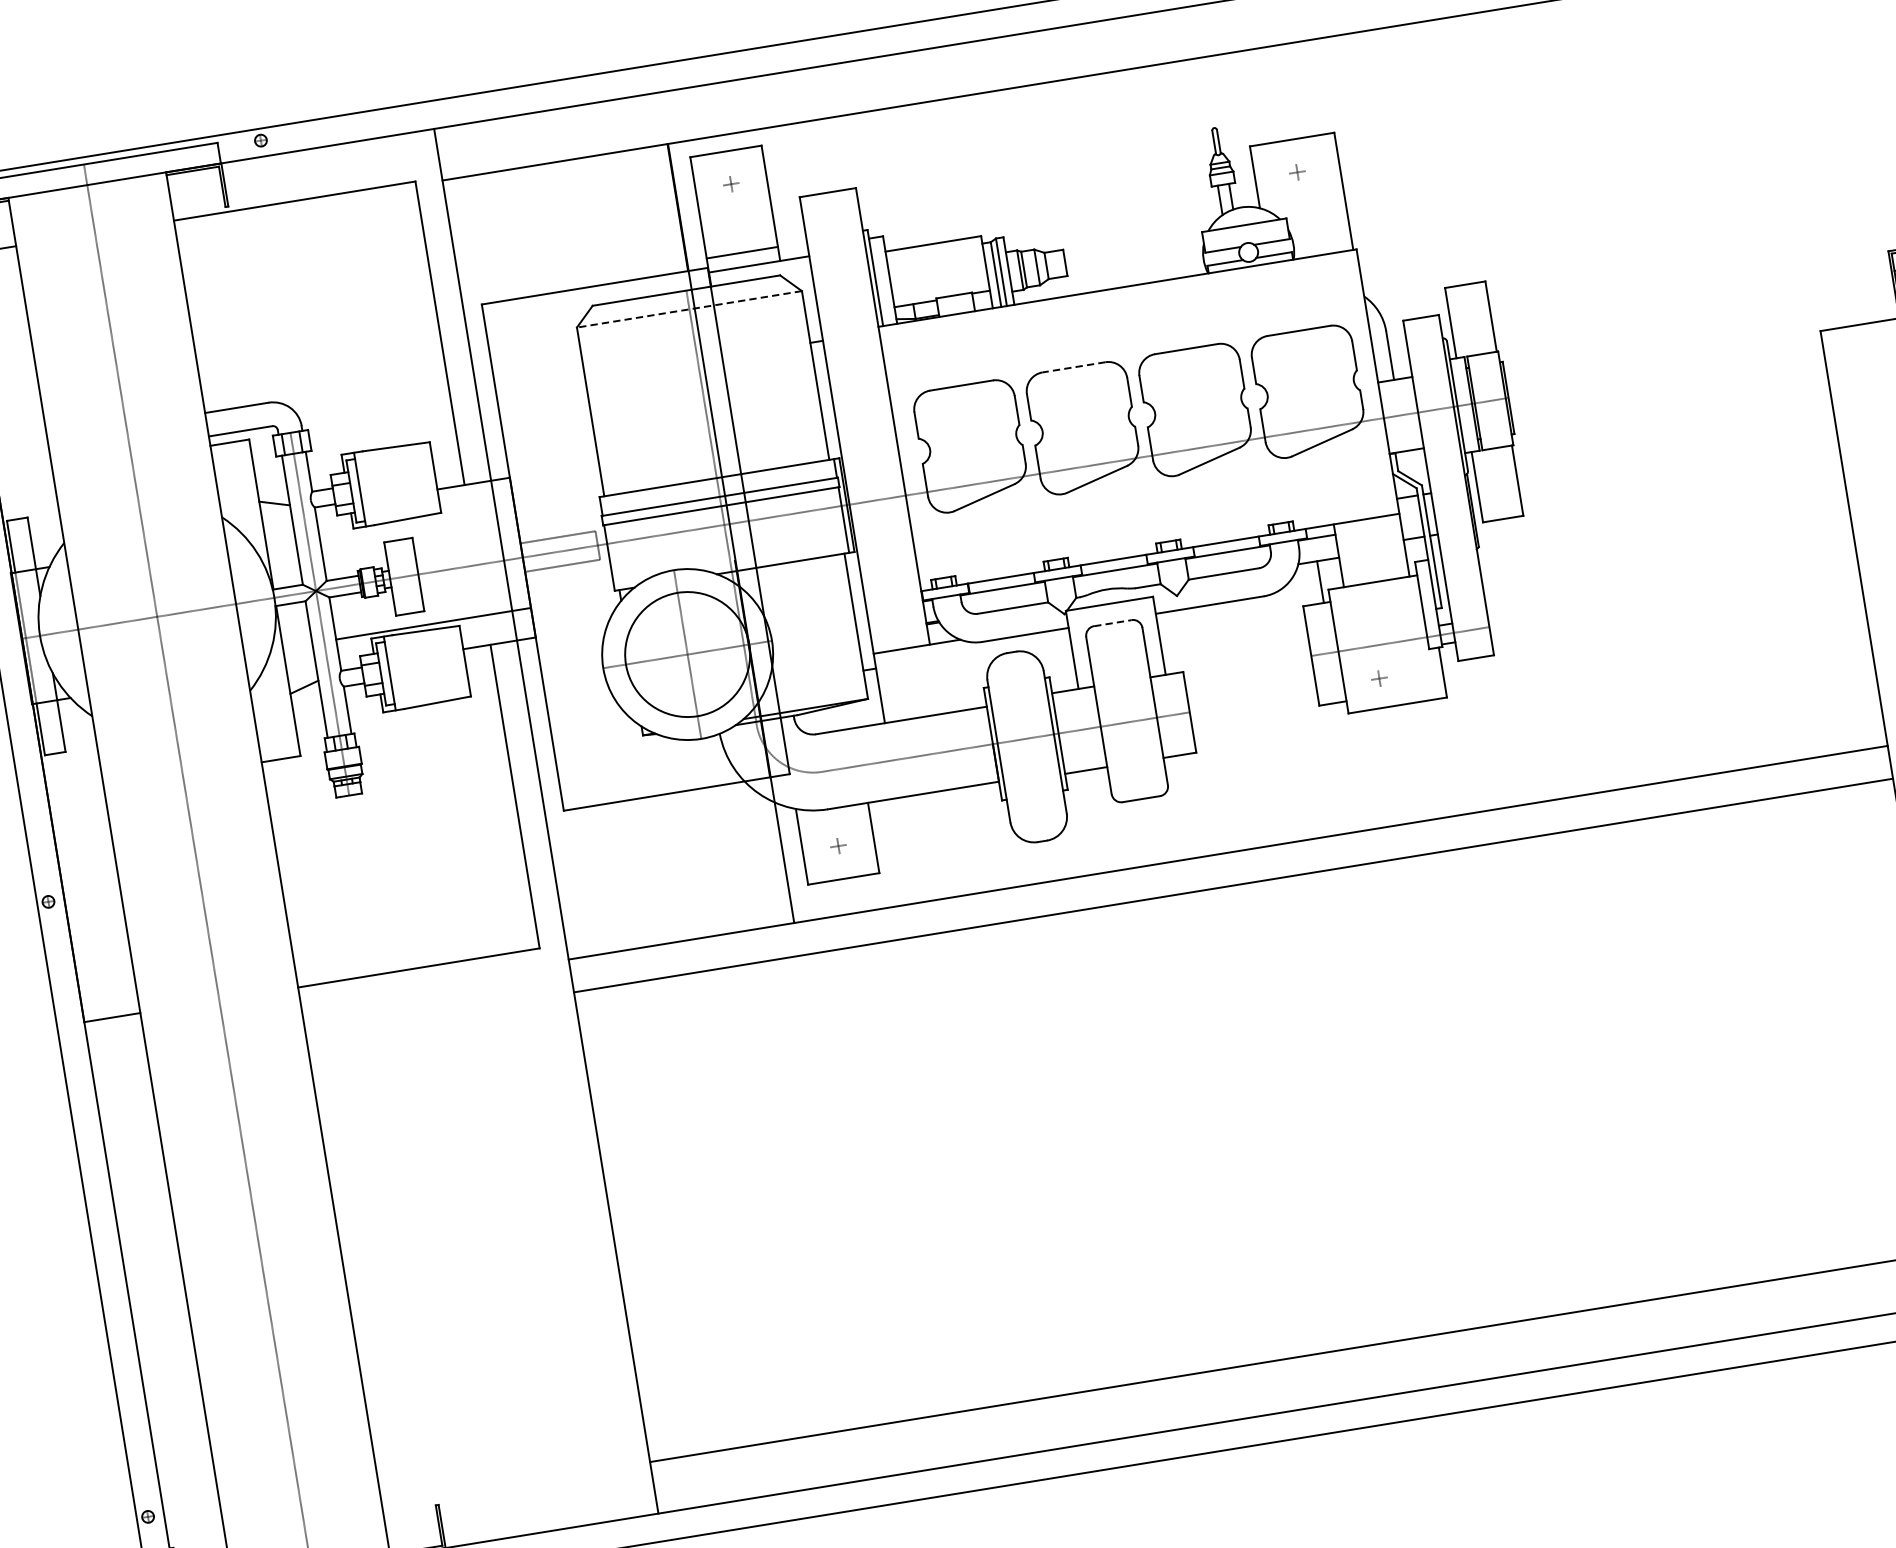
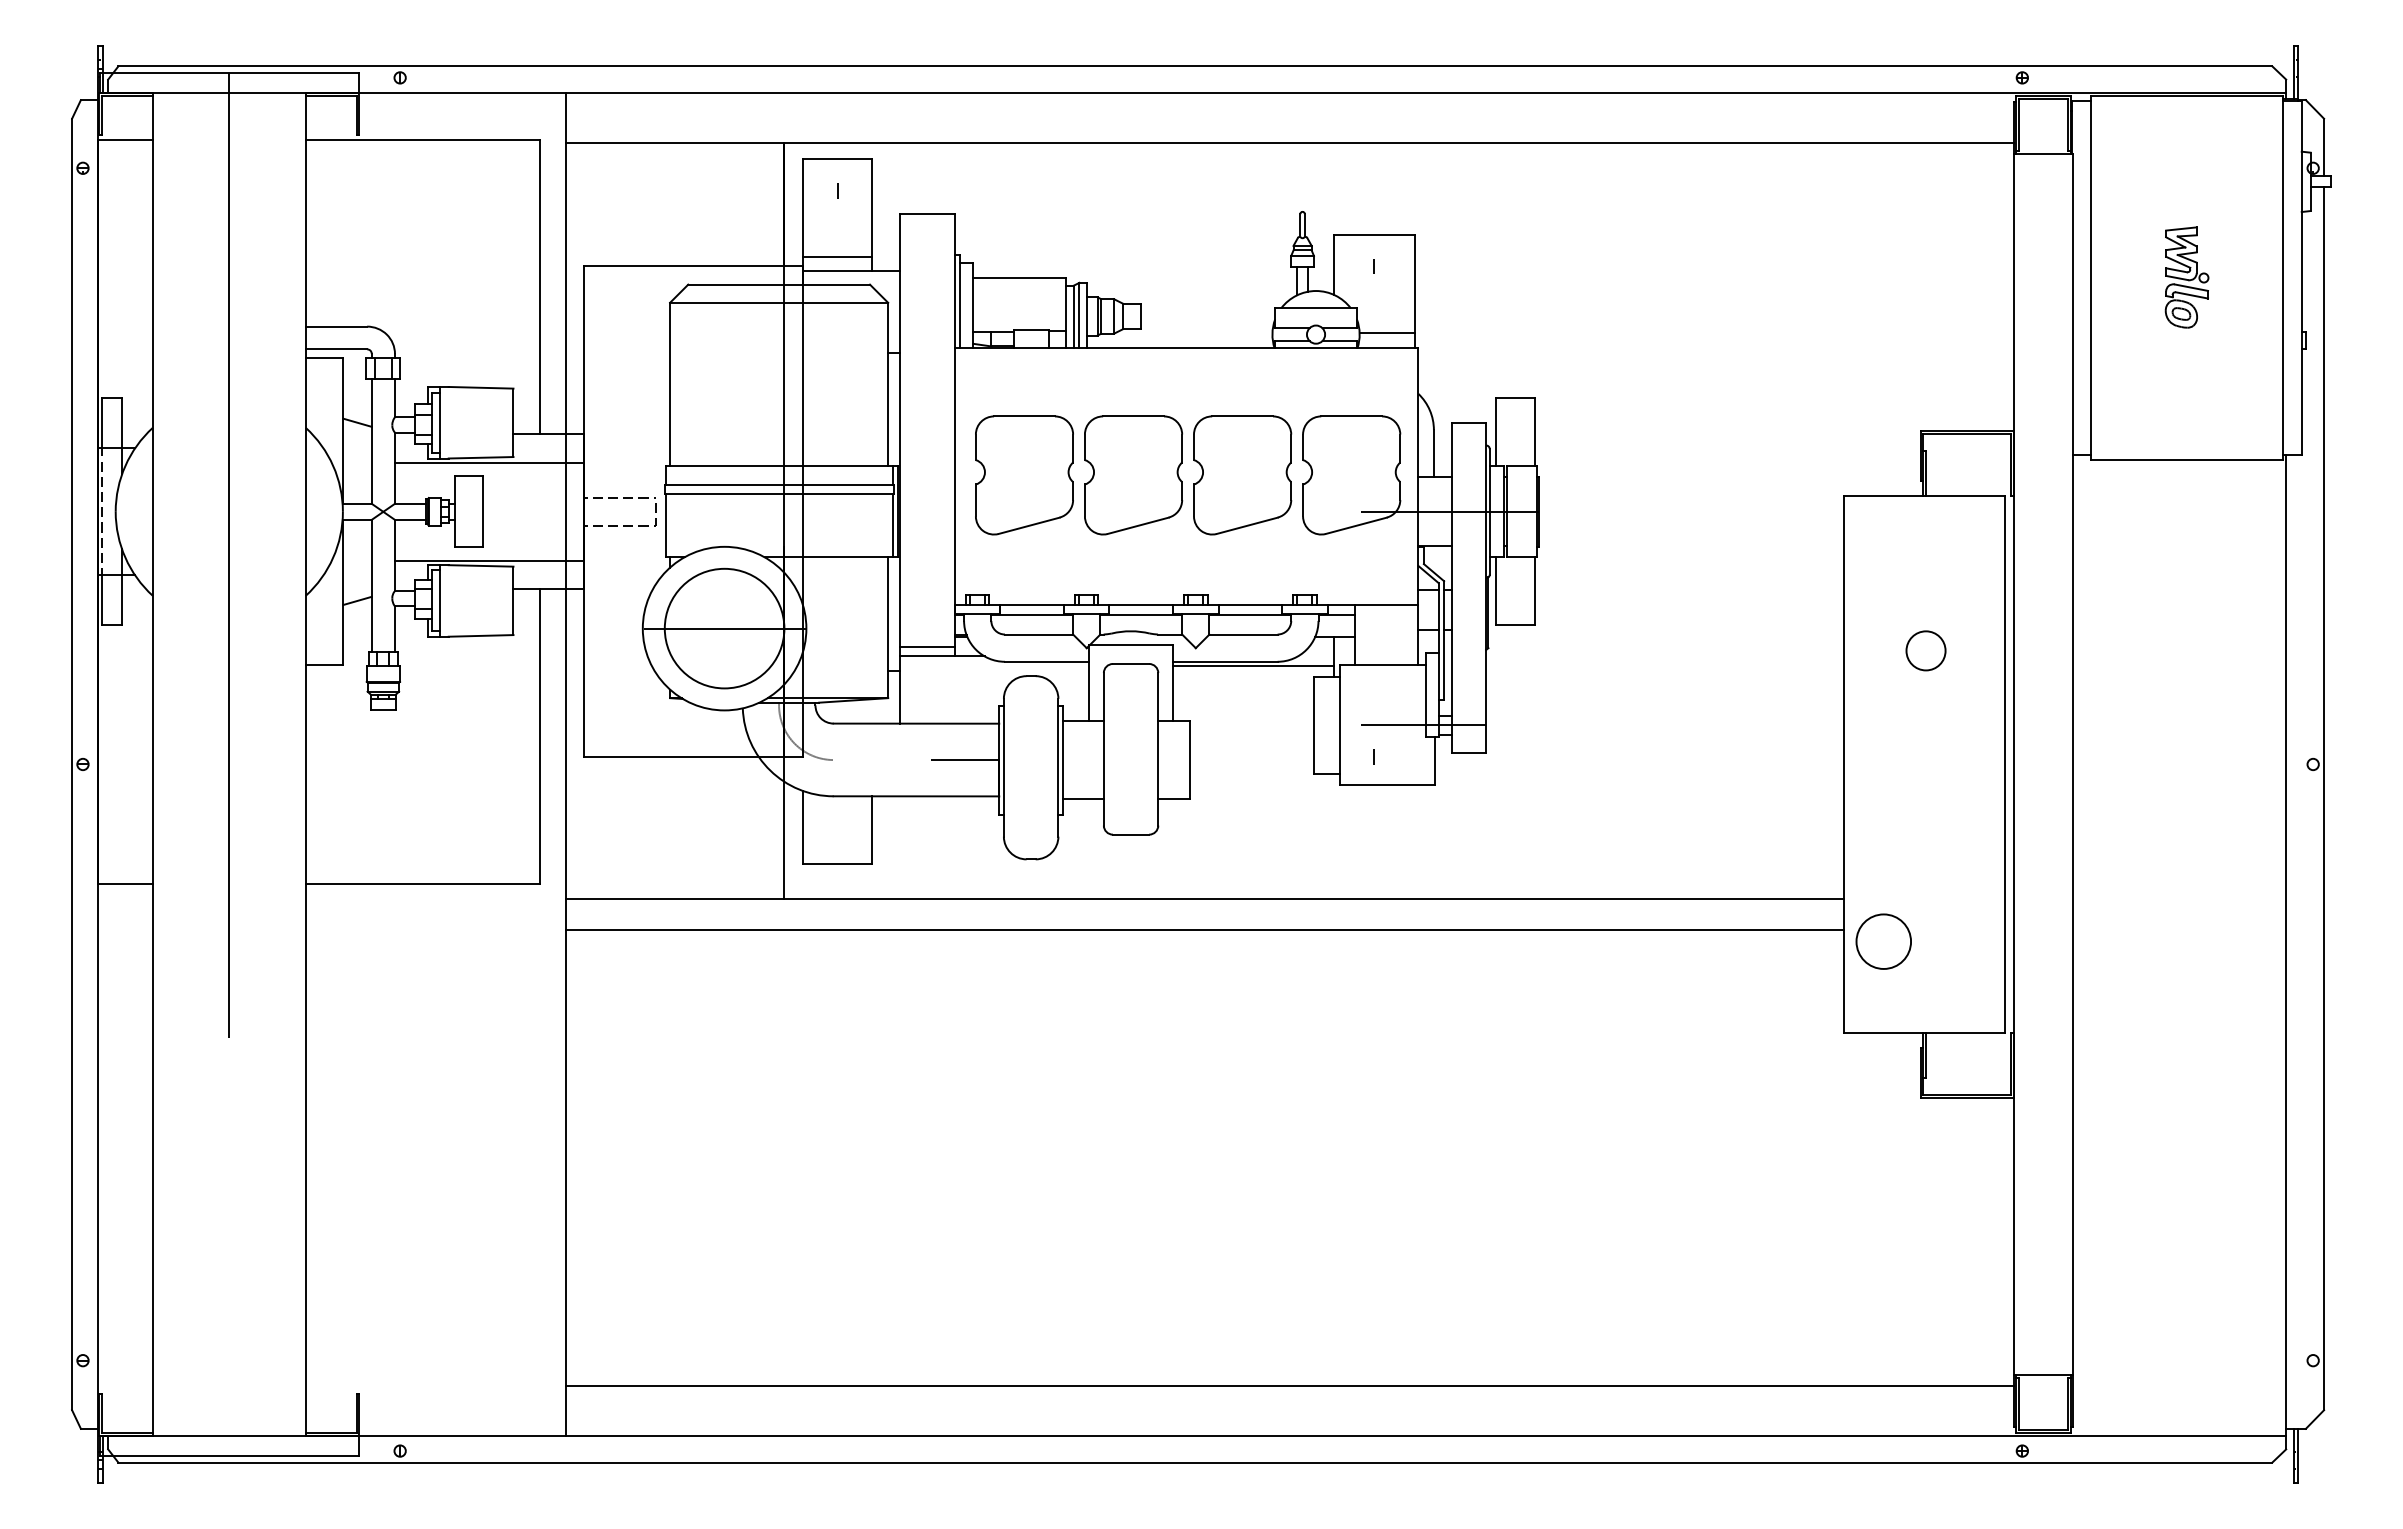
line: (1322, 238) -> (1387, 332), added
line: (688, 309) -> (778, 302), dashed -> solid
line: (1074, 367) -> (1133, 416), dashed -> solid
line: (416, 523) -> (488, 463), added
line: (1239, 605) -> (1253, 666), added
line: (1113, 623) -> (1131, 664), dashed -> solid
line: (900, 640) -> (927, 647), added

